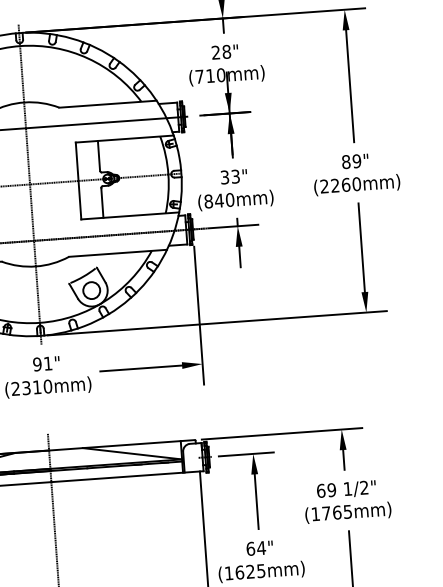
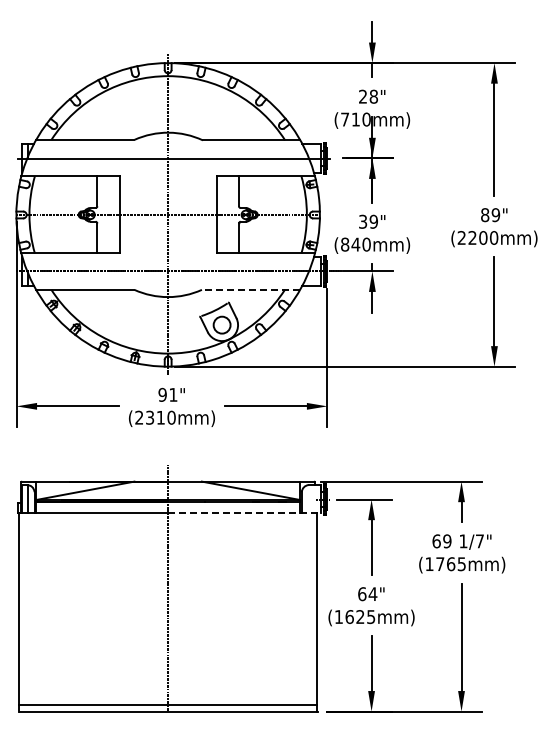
text: (235, 176) -> (373, 221), 33" -> 39"
text: (346, 184) -> (483, 237), (2260mm) -> (2200mm)
line: (117, 253) -> (250, 289), solid -> dashed
line: (127, 476) -> (244, 513), solid -> dashed
text: (363, 487) -> (479, 541), 1/2" -> 1/7"

